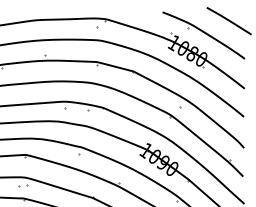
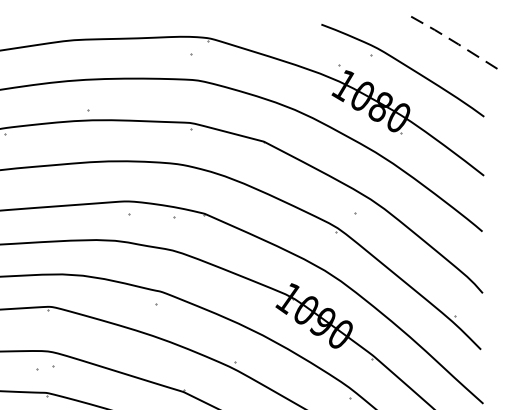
line: (229, 20) -> (453, 40), solid -> dashed

